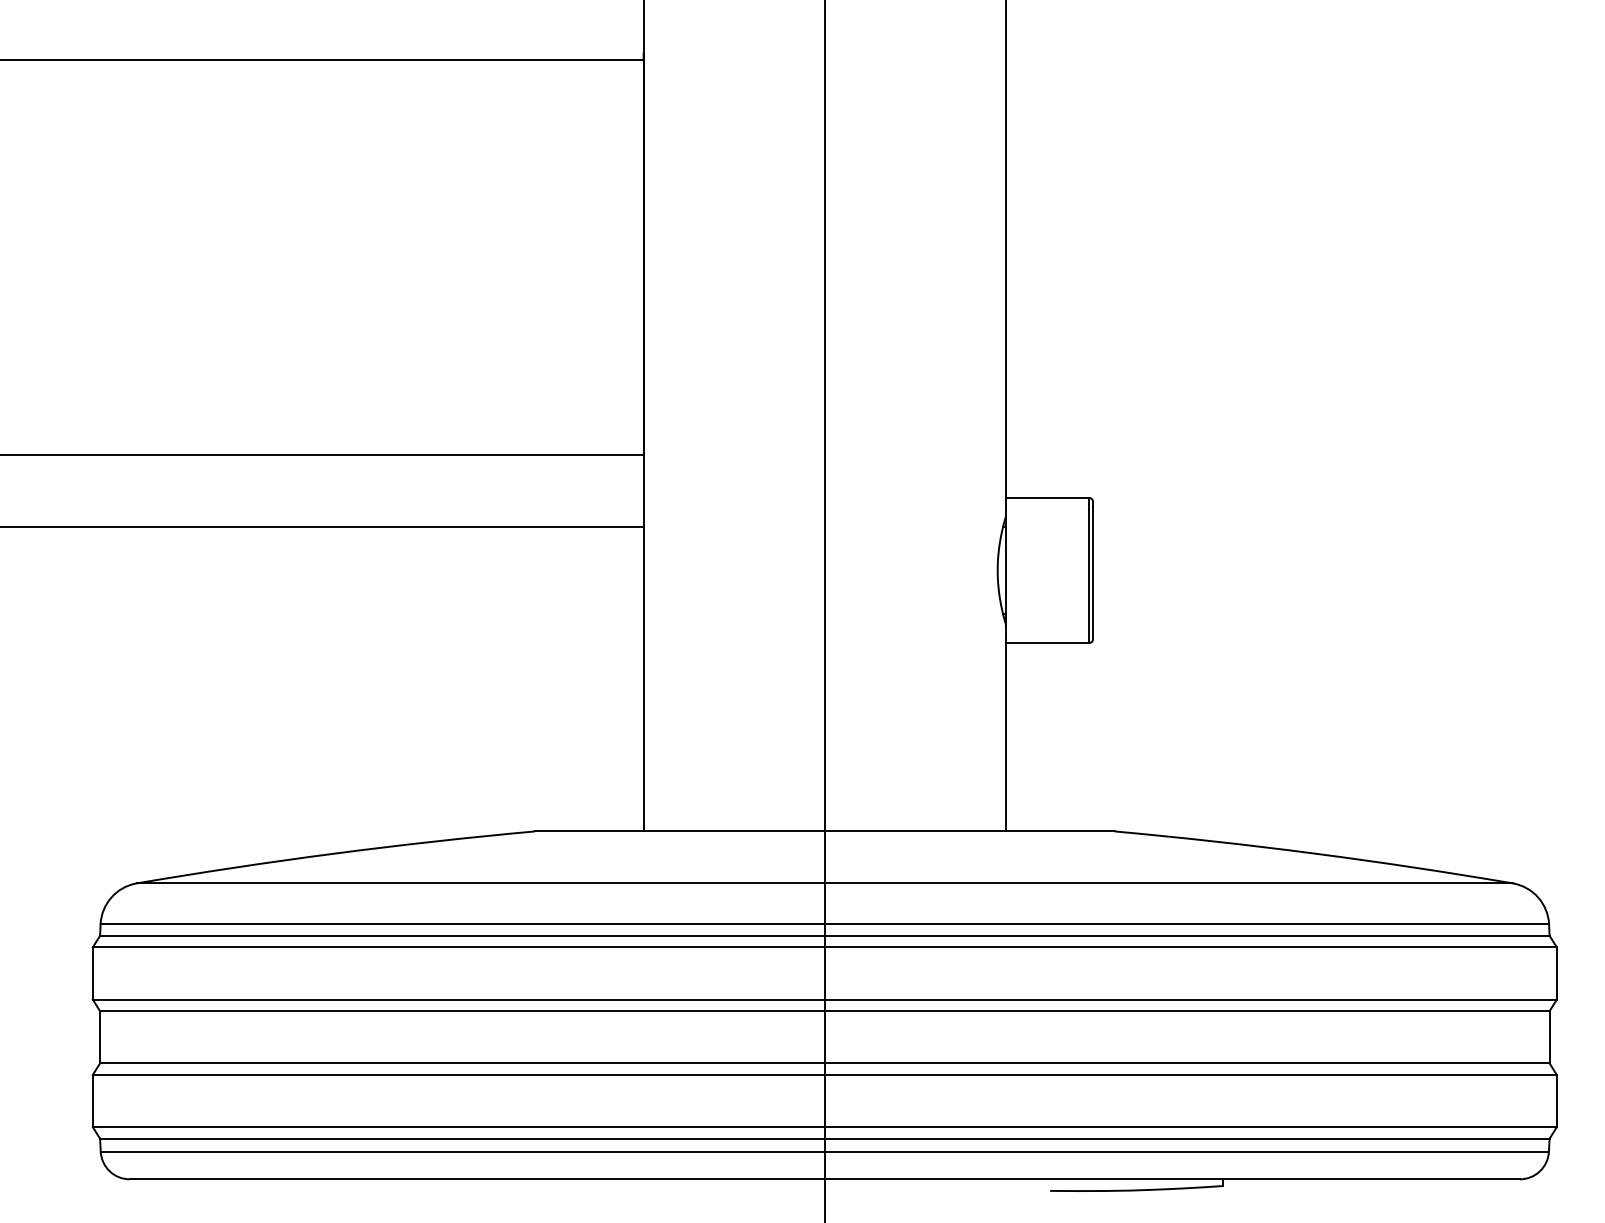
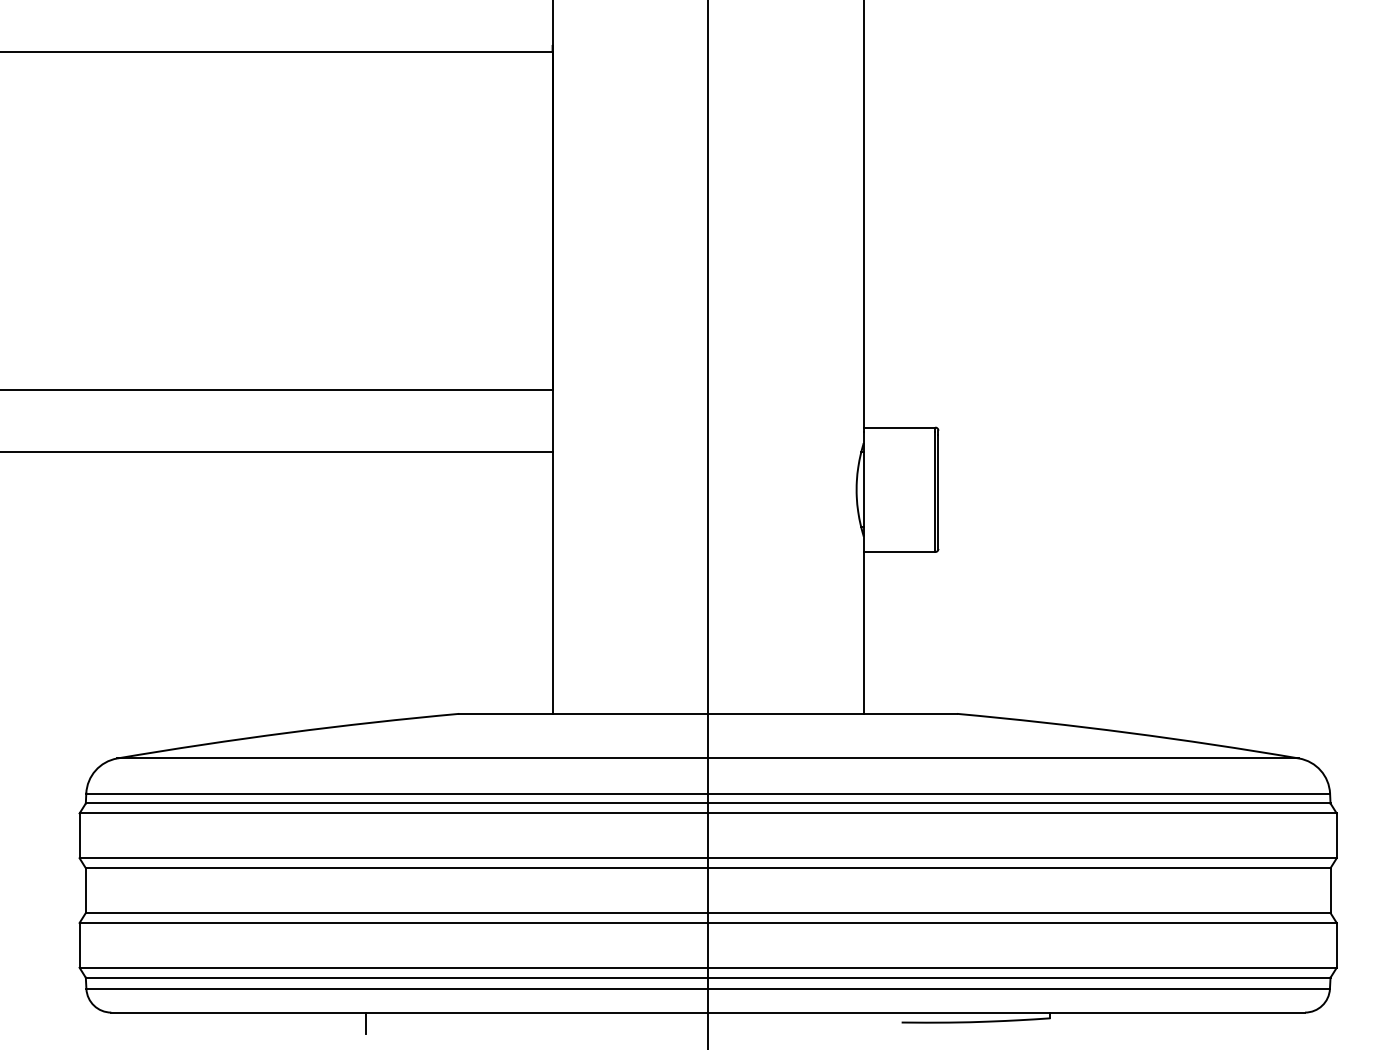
line: (426, 1191) -> (366, 1023), added

